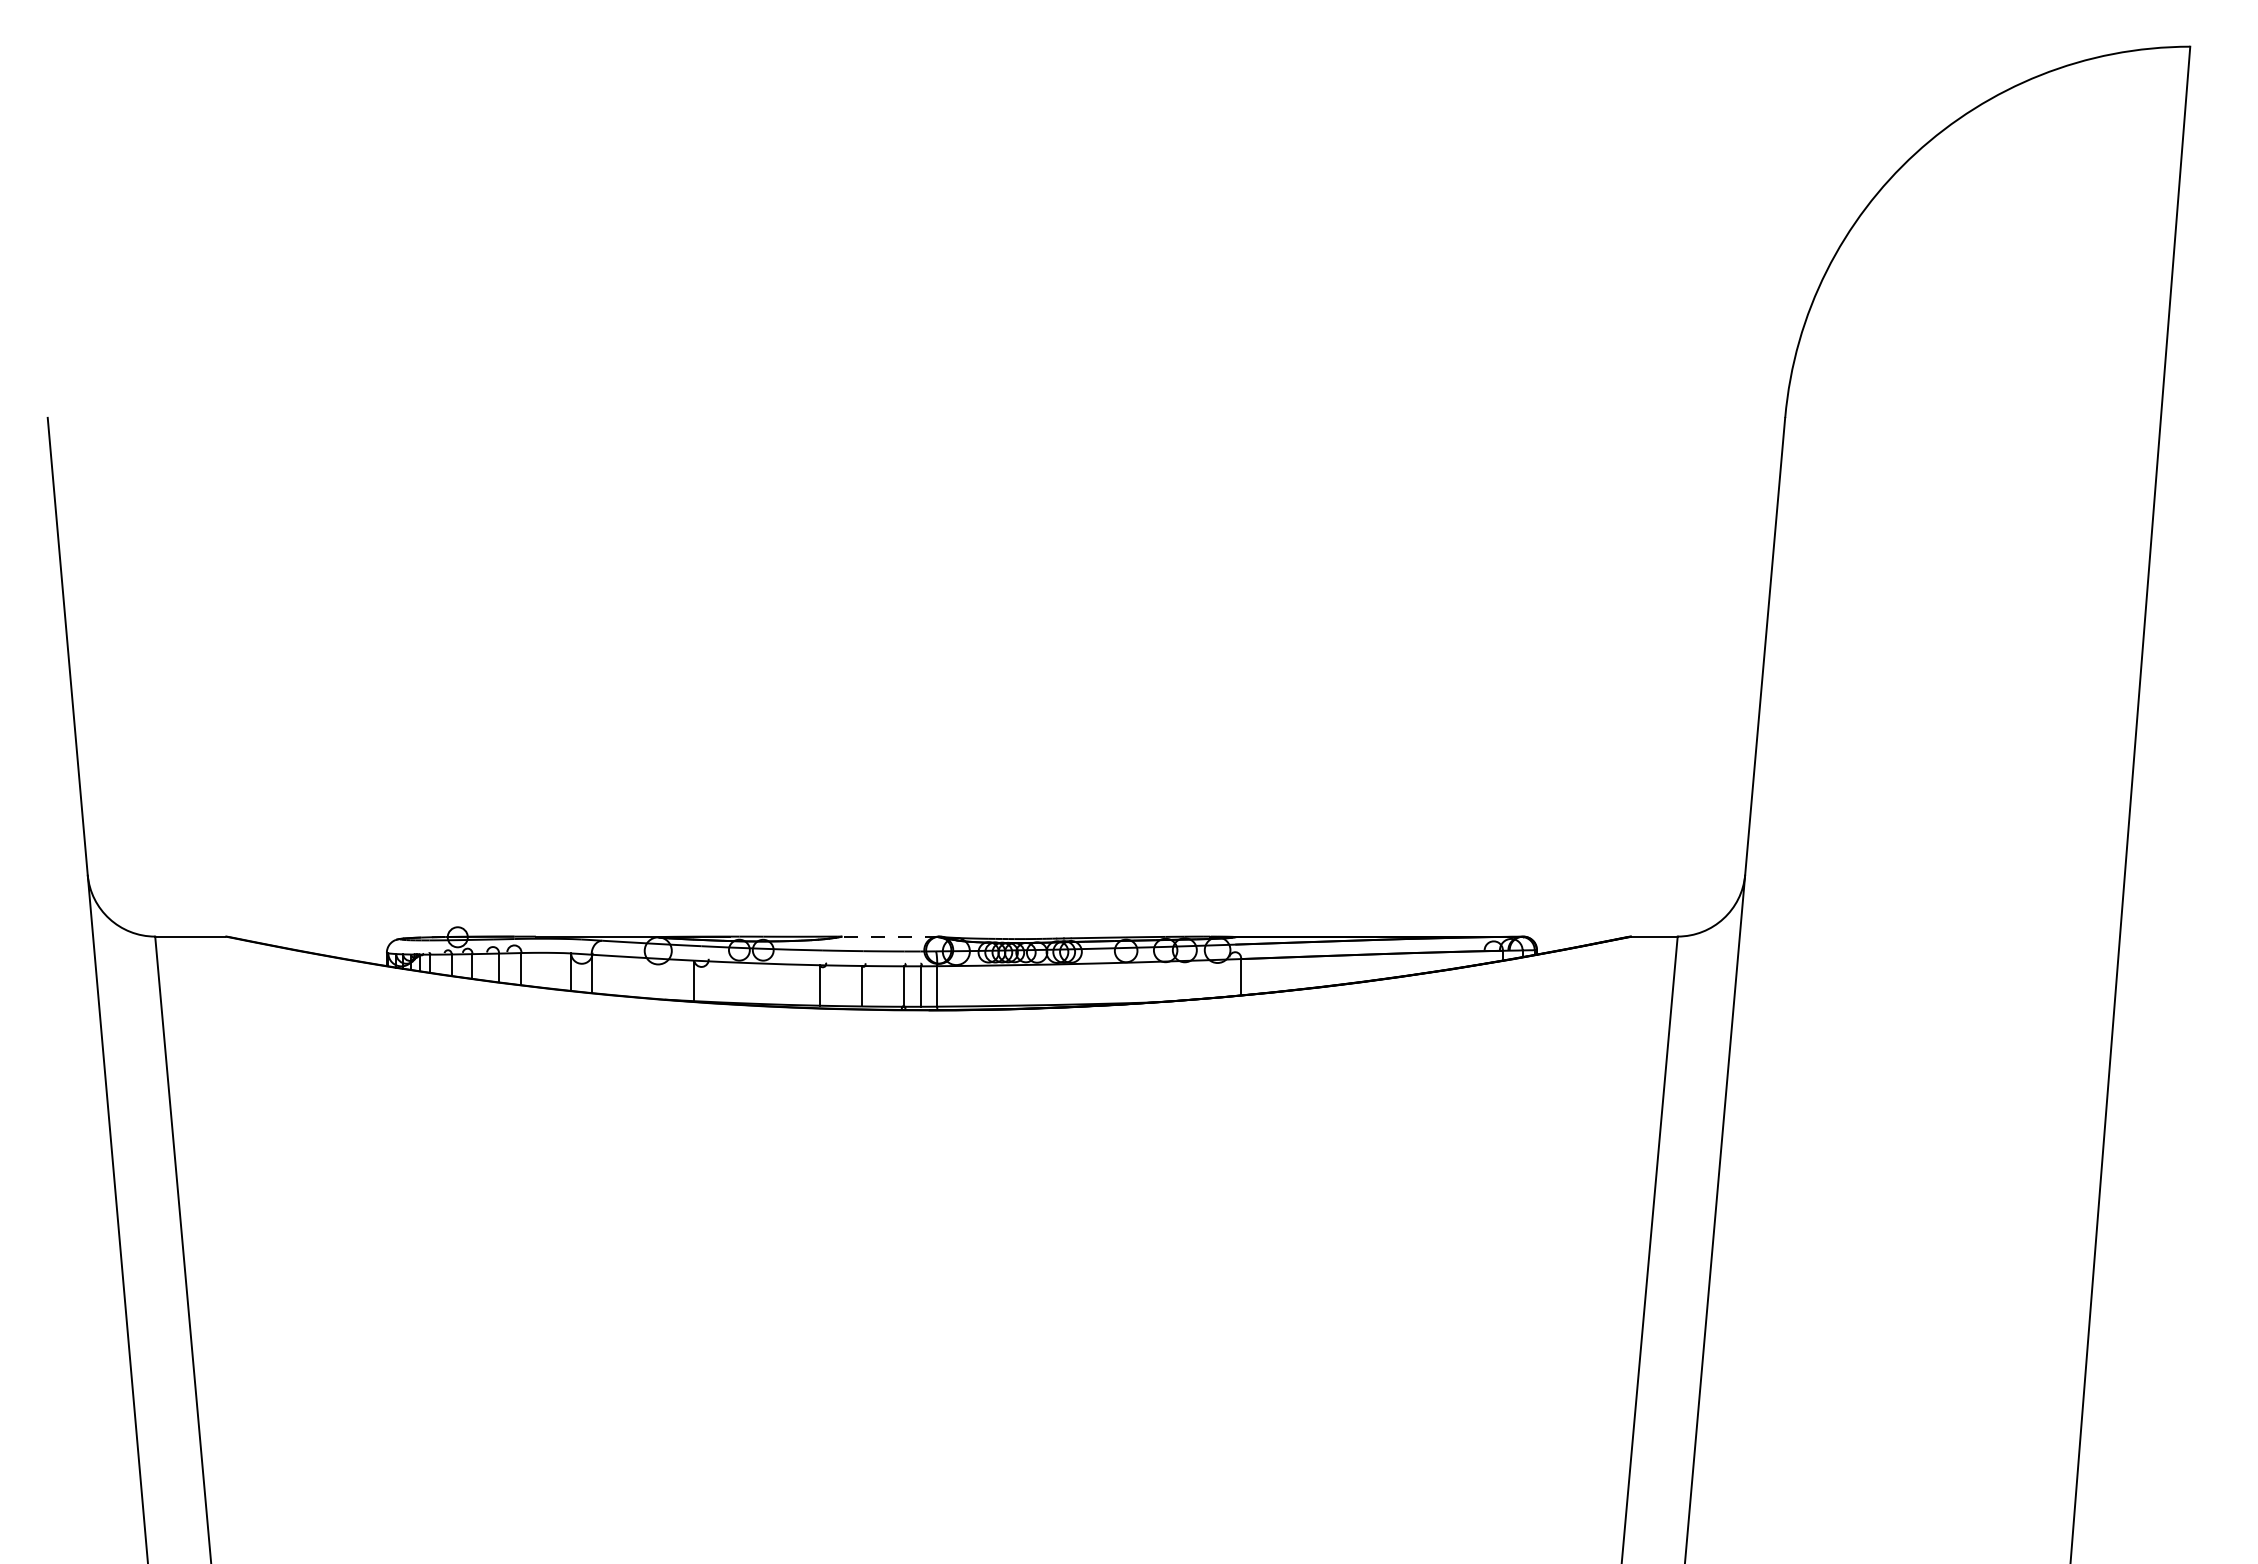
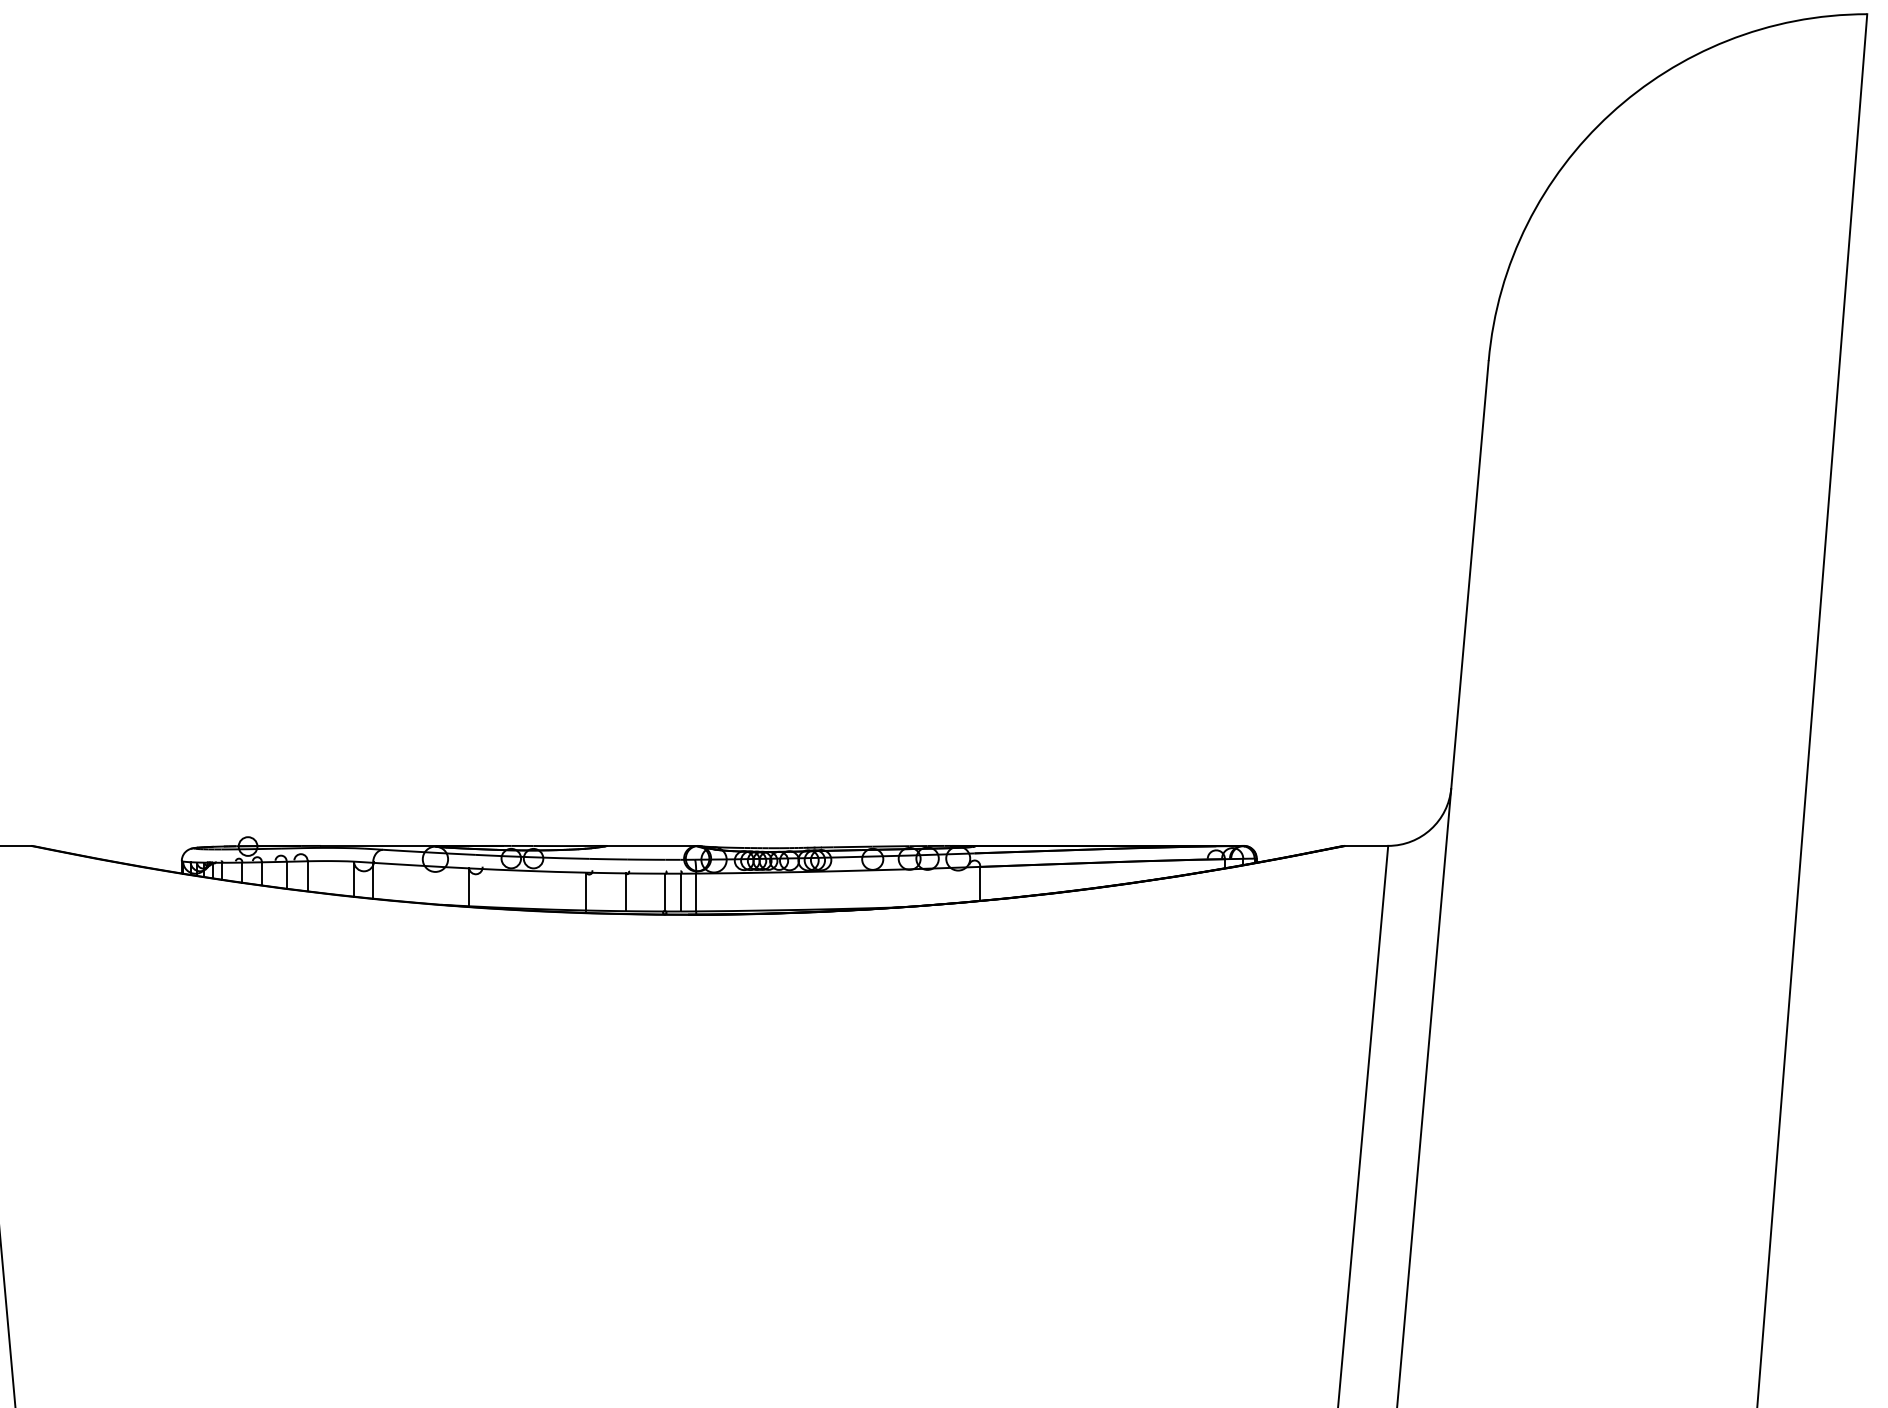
line: (888, 936) -> (650, 845), dashed -> solid

